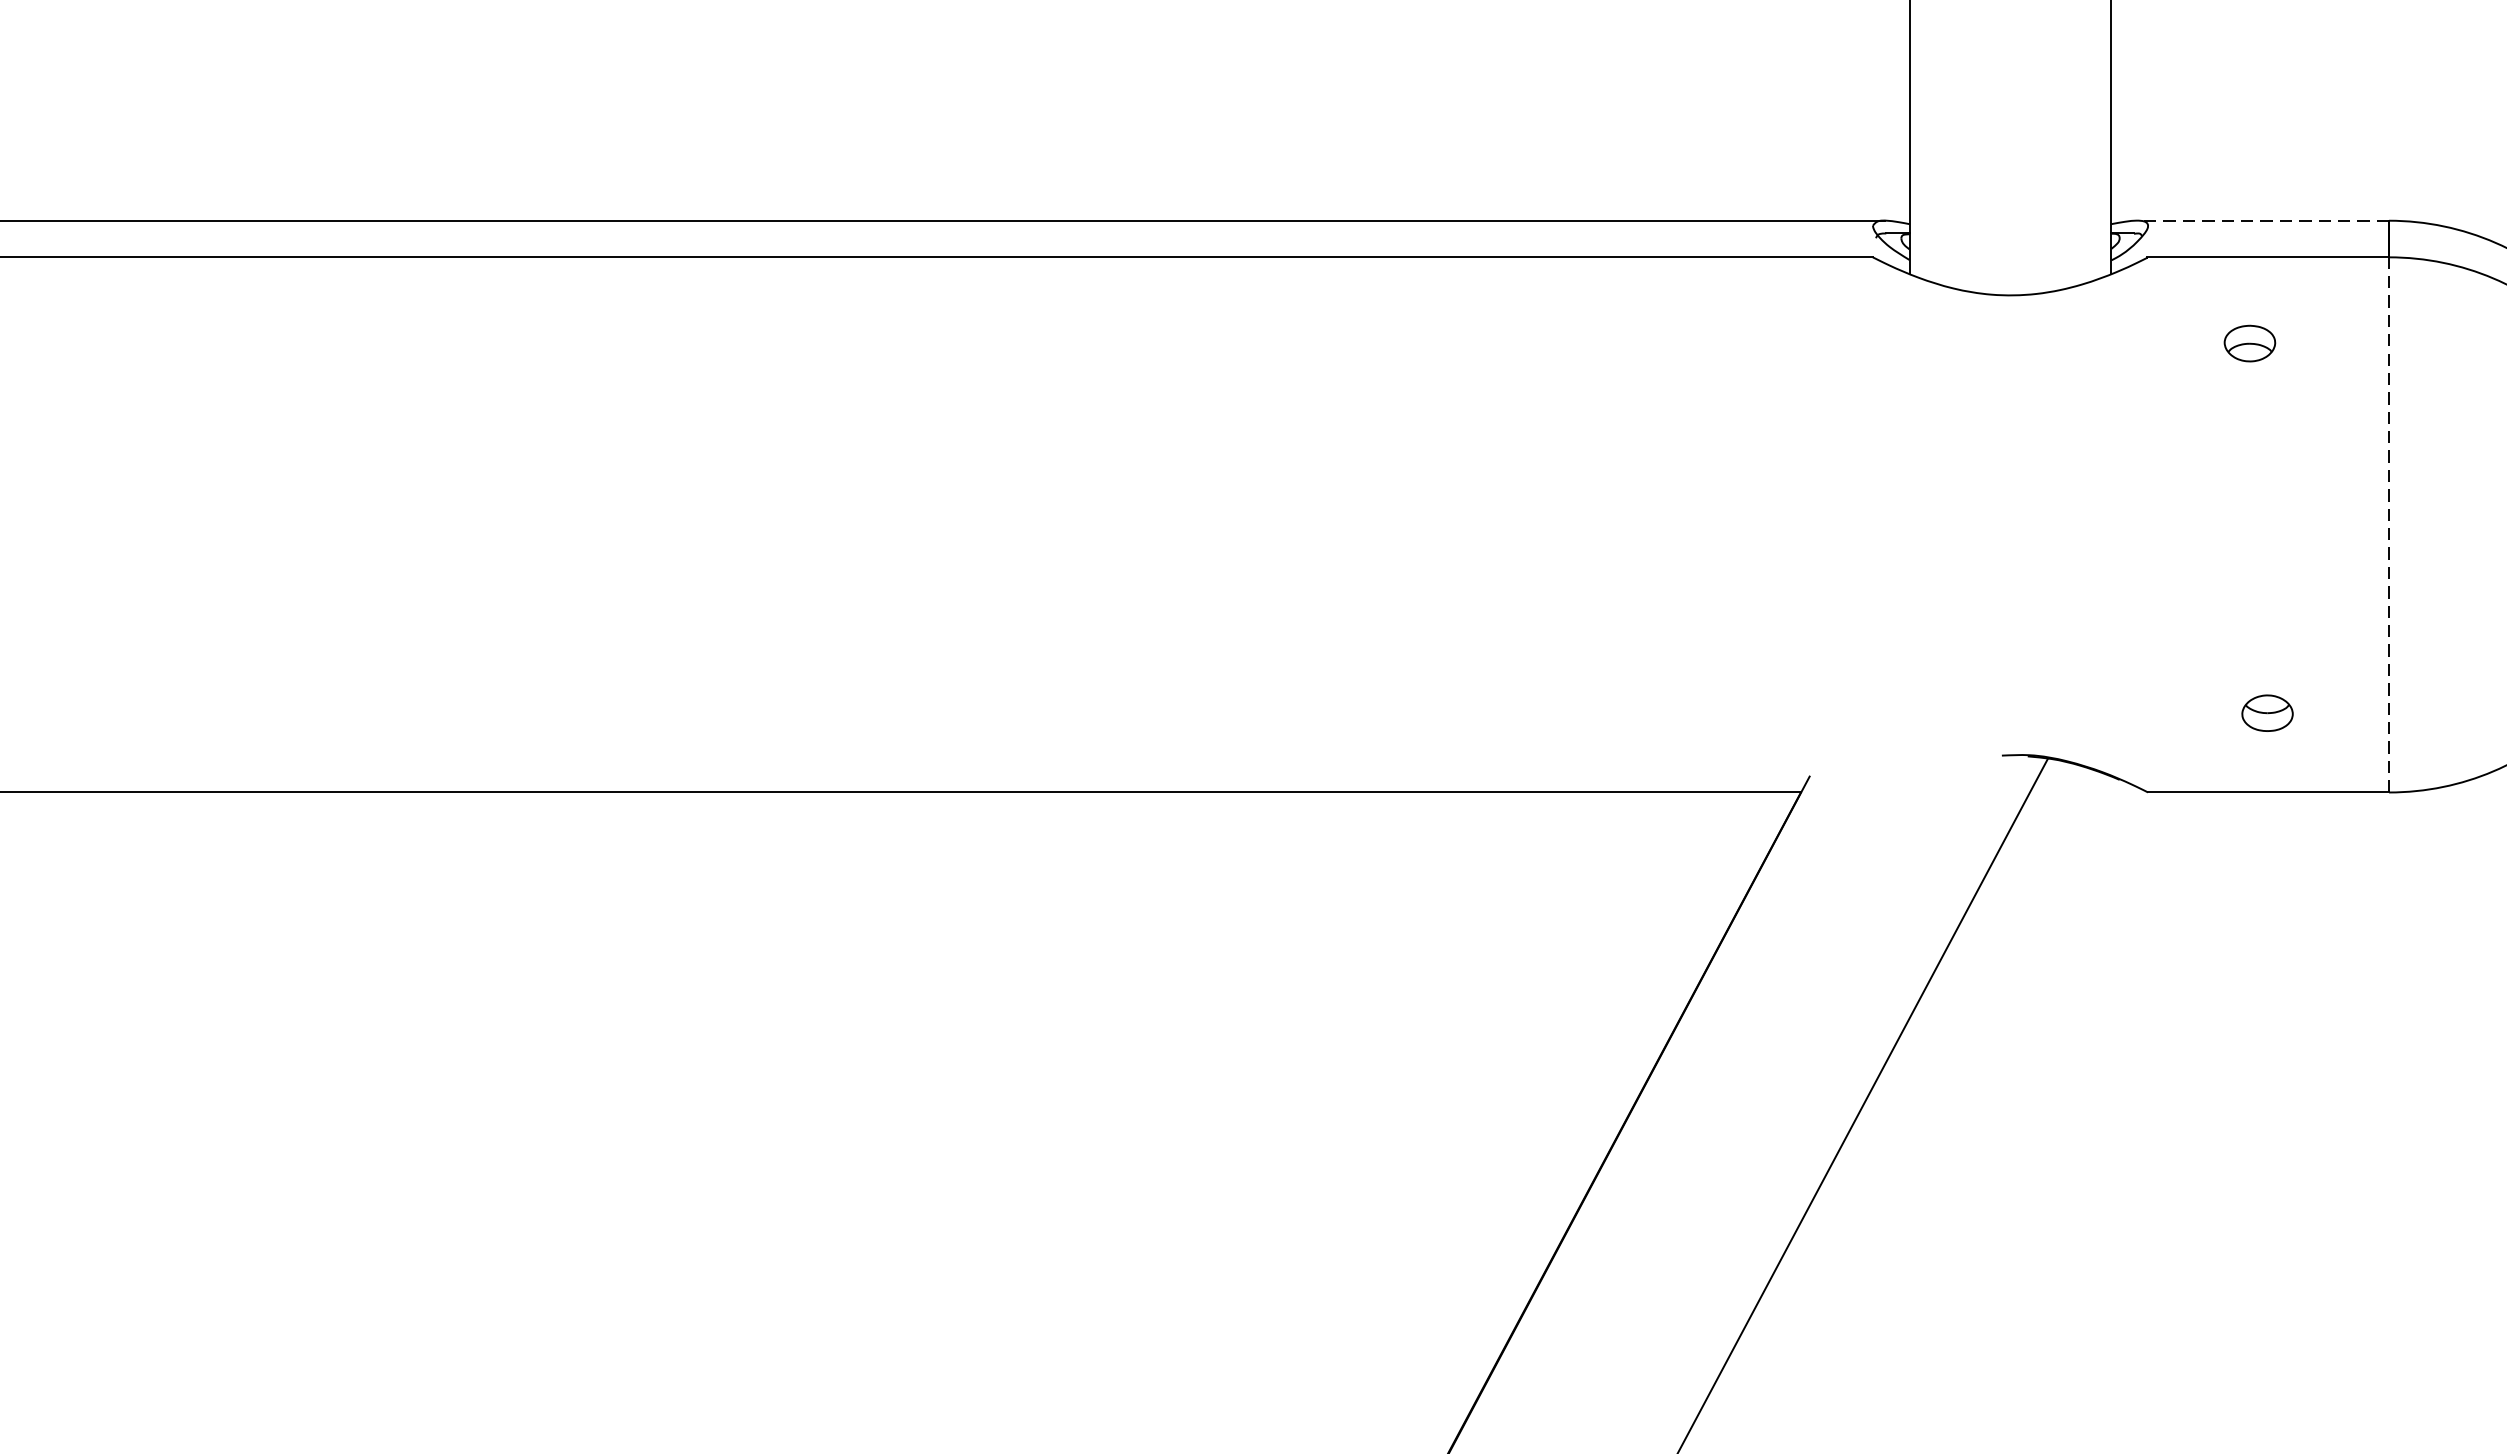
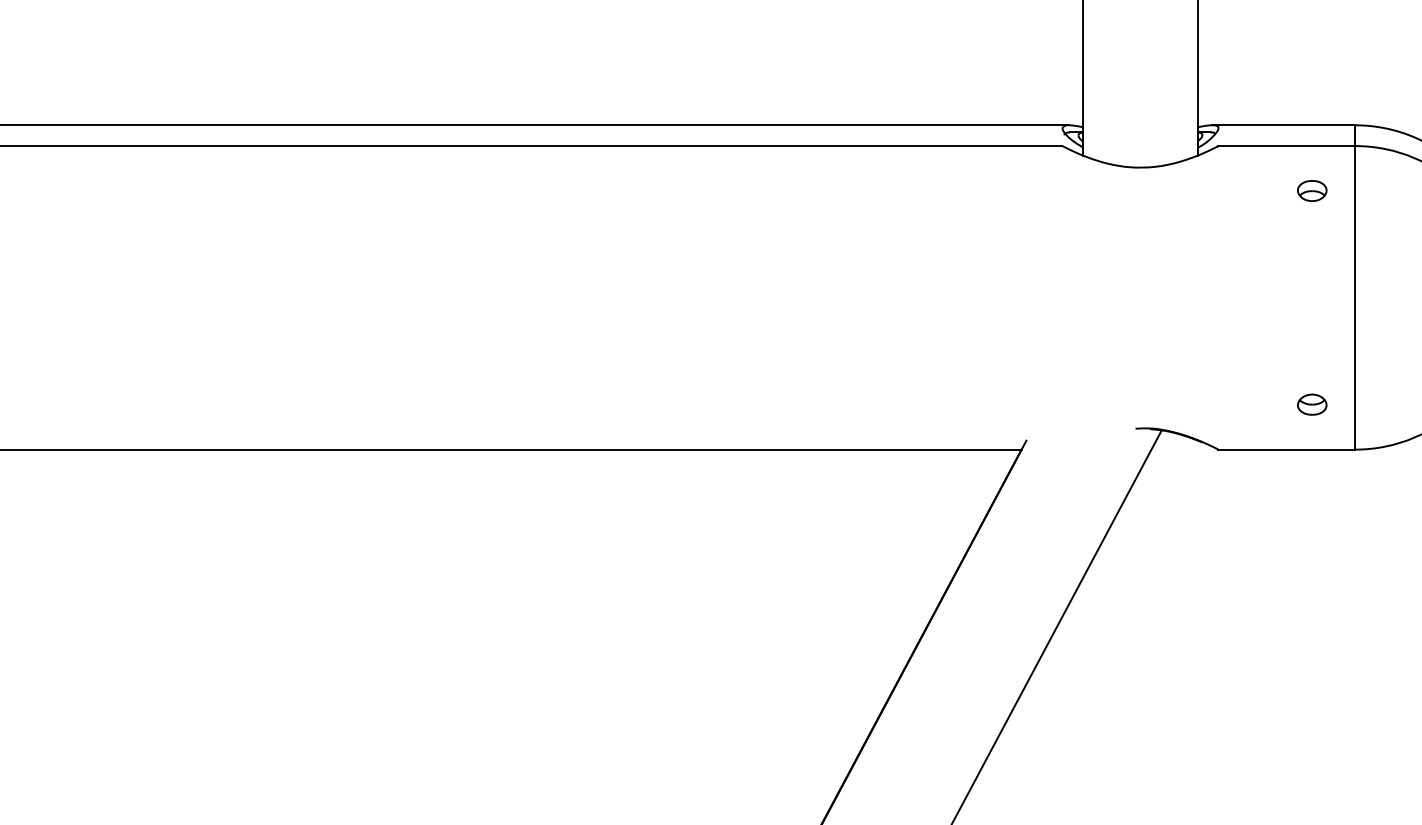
line: (2262, 221) -> (1283, 125), dashed -> solid
part: (2250, 342) -> (1312, 190), moved
line: (2389, 524) -> (1355, 297), dashed -> solid
part: (2267, 712) -> (1312, 404), moved

